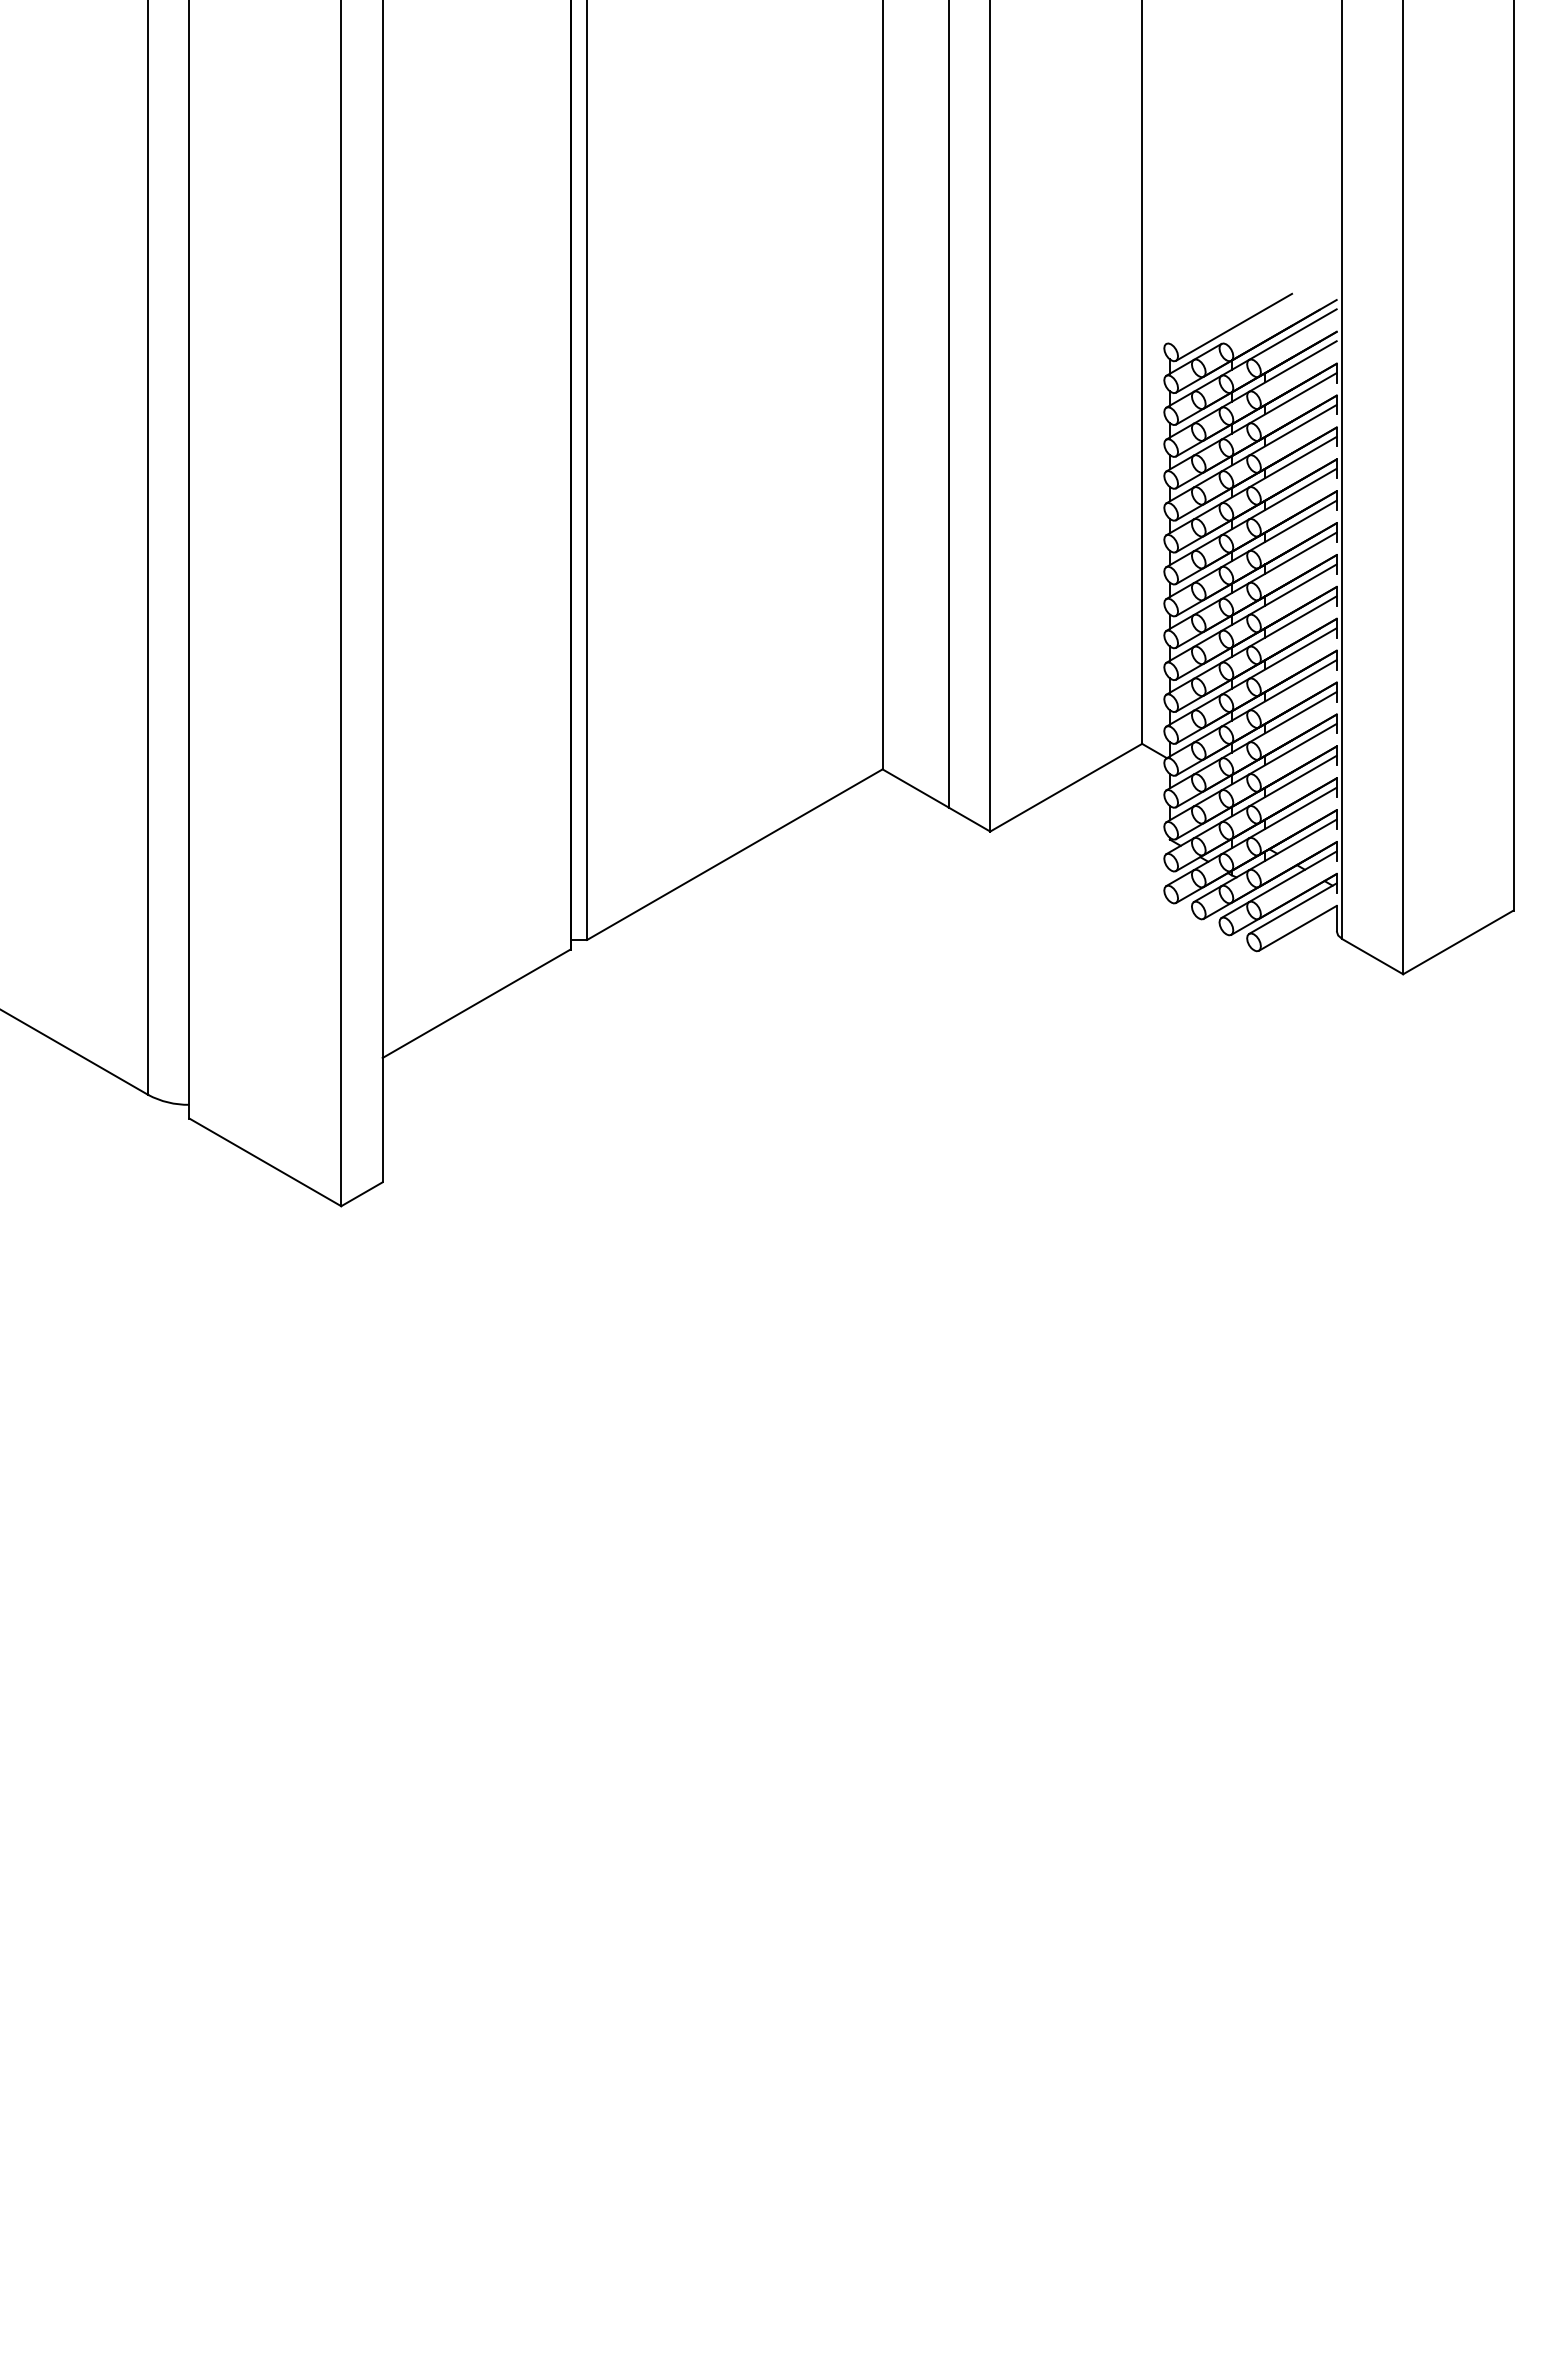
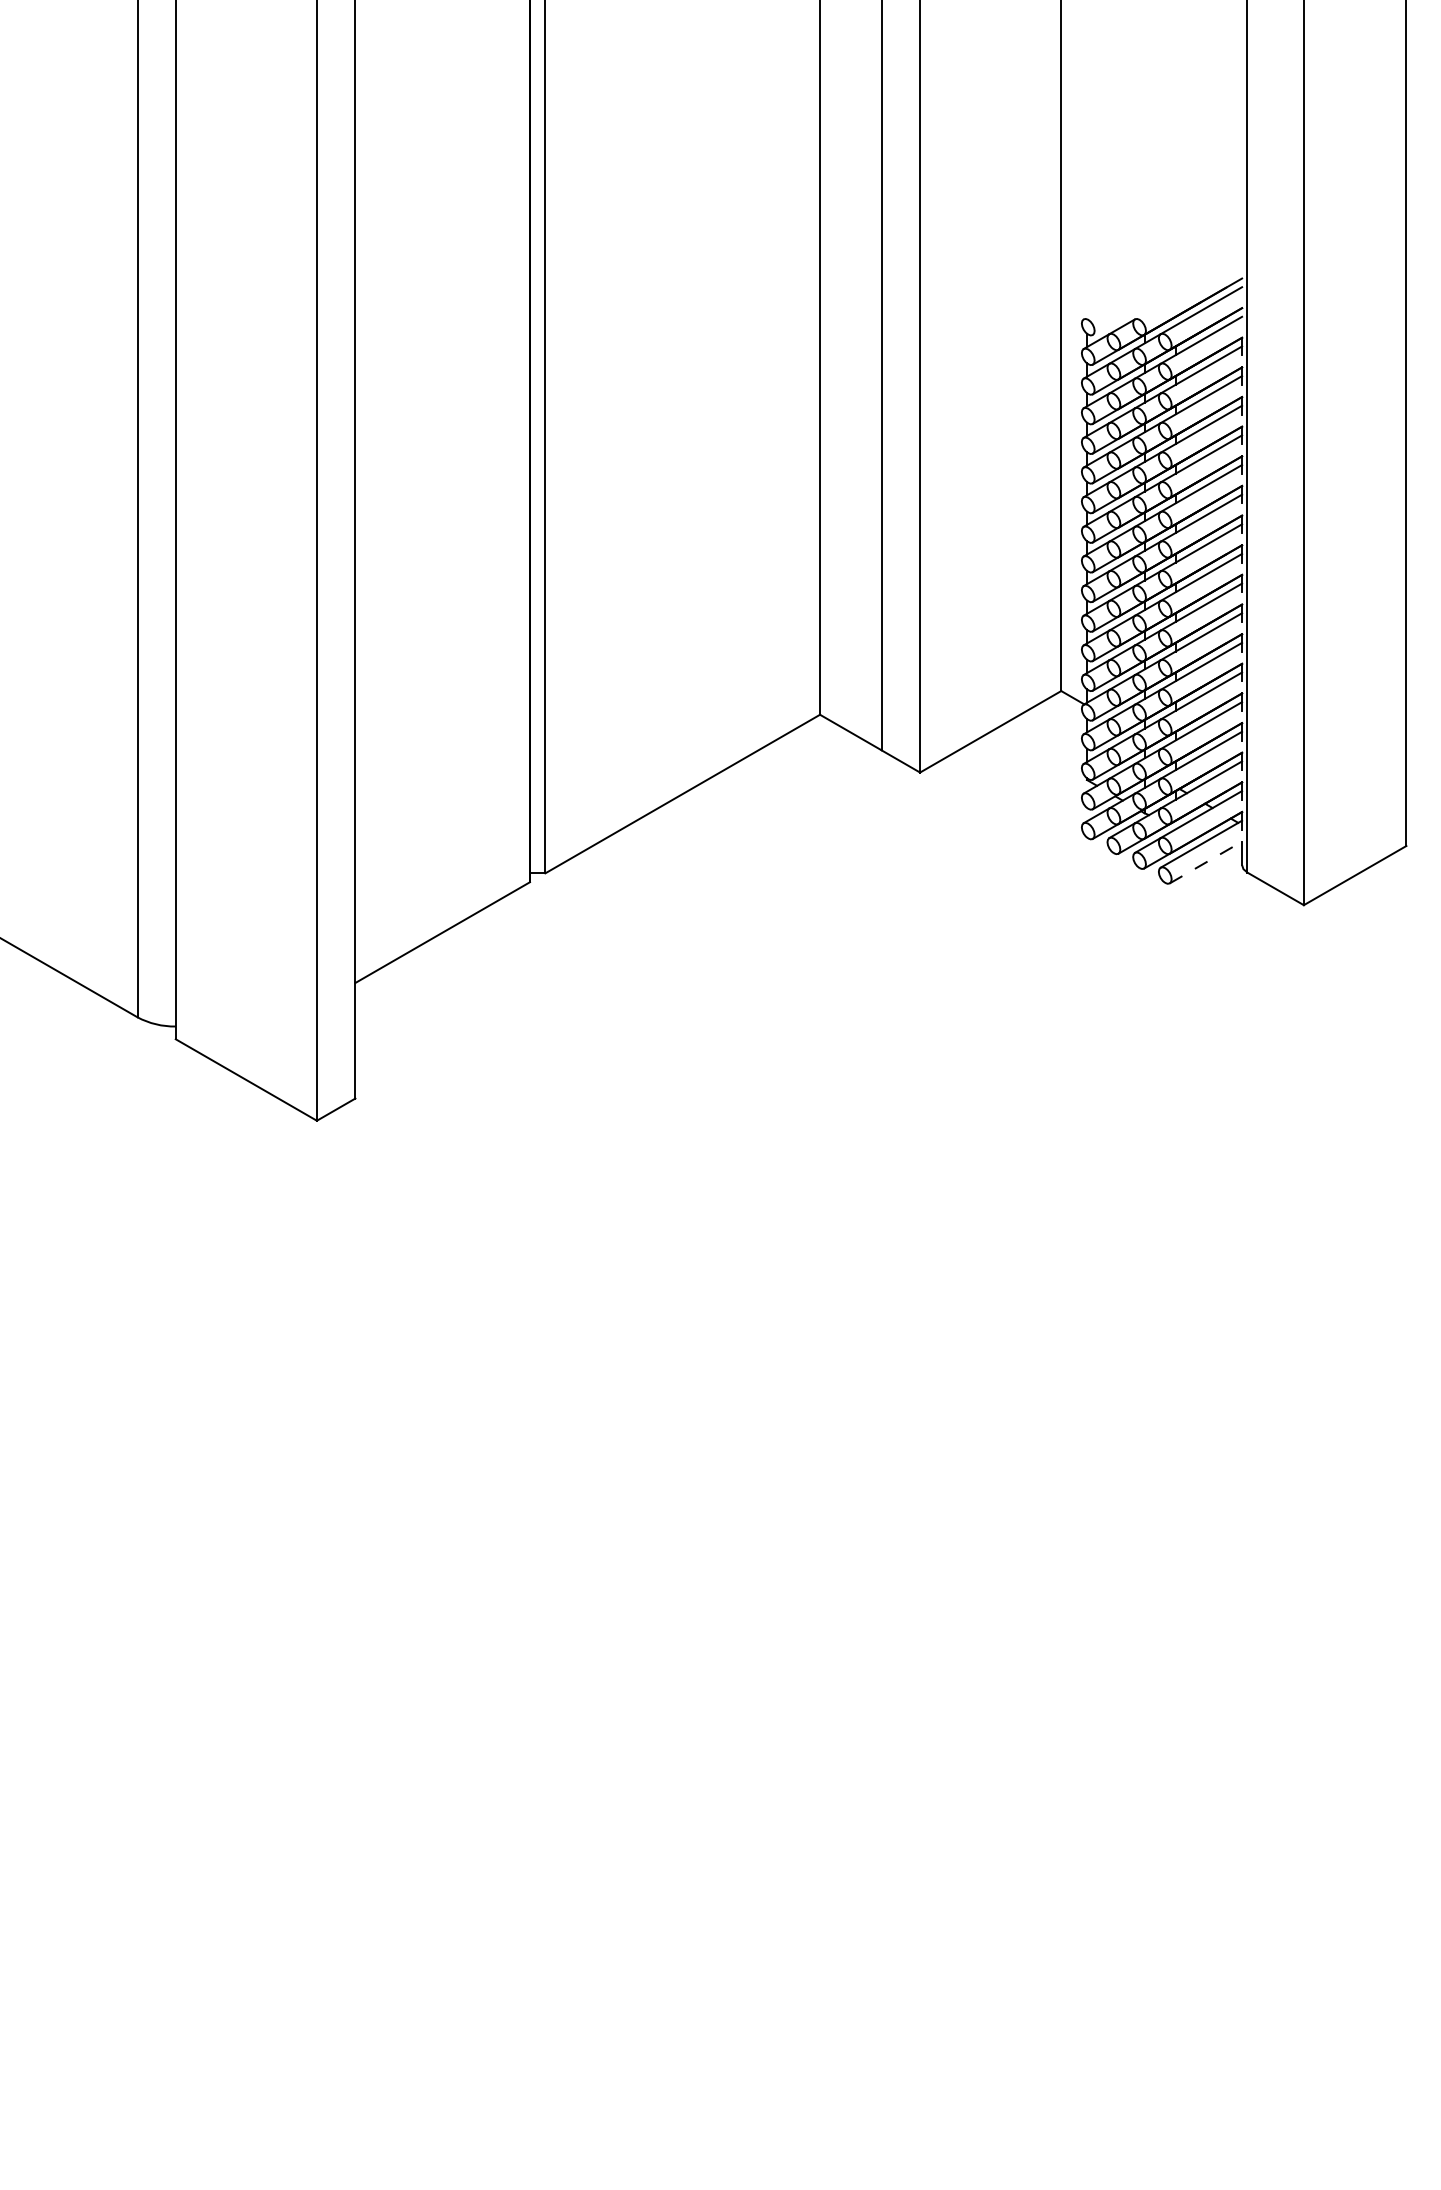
line: (1234, 326) -> (1147, 303), removed
line: (1297, 928) -> (1205, 862), solid -> dashed

